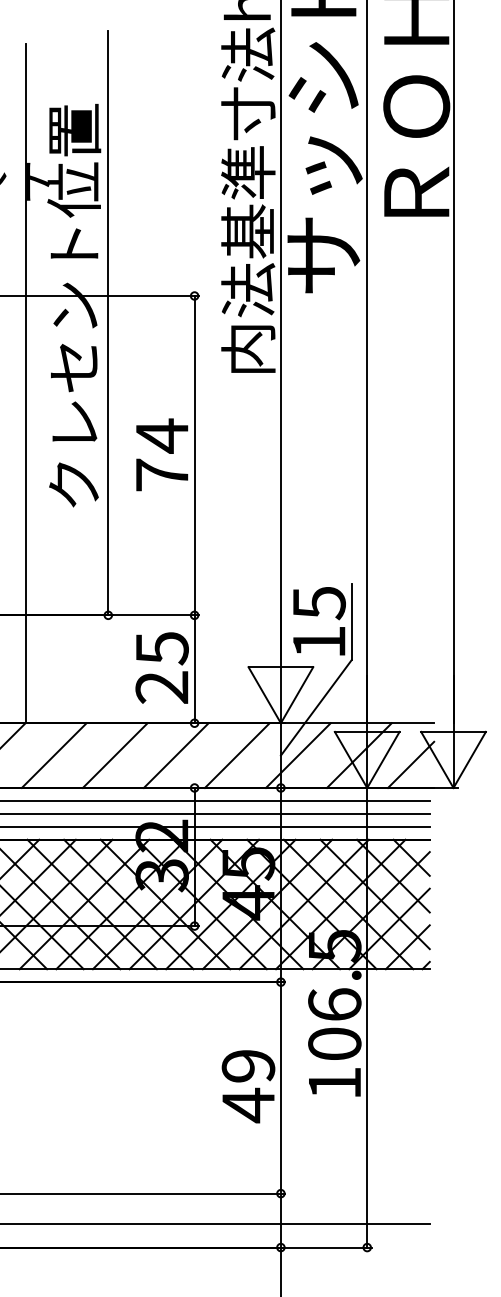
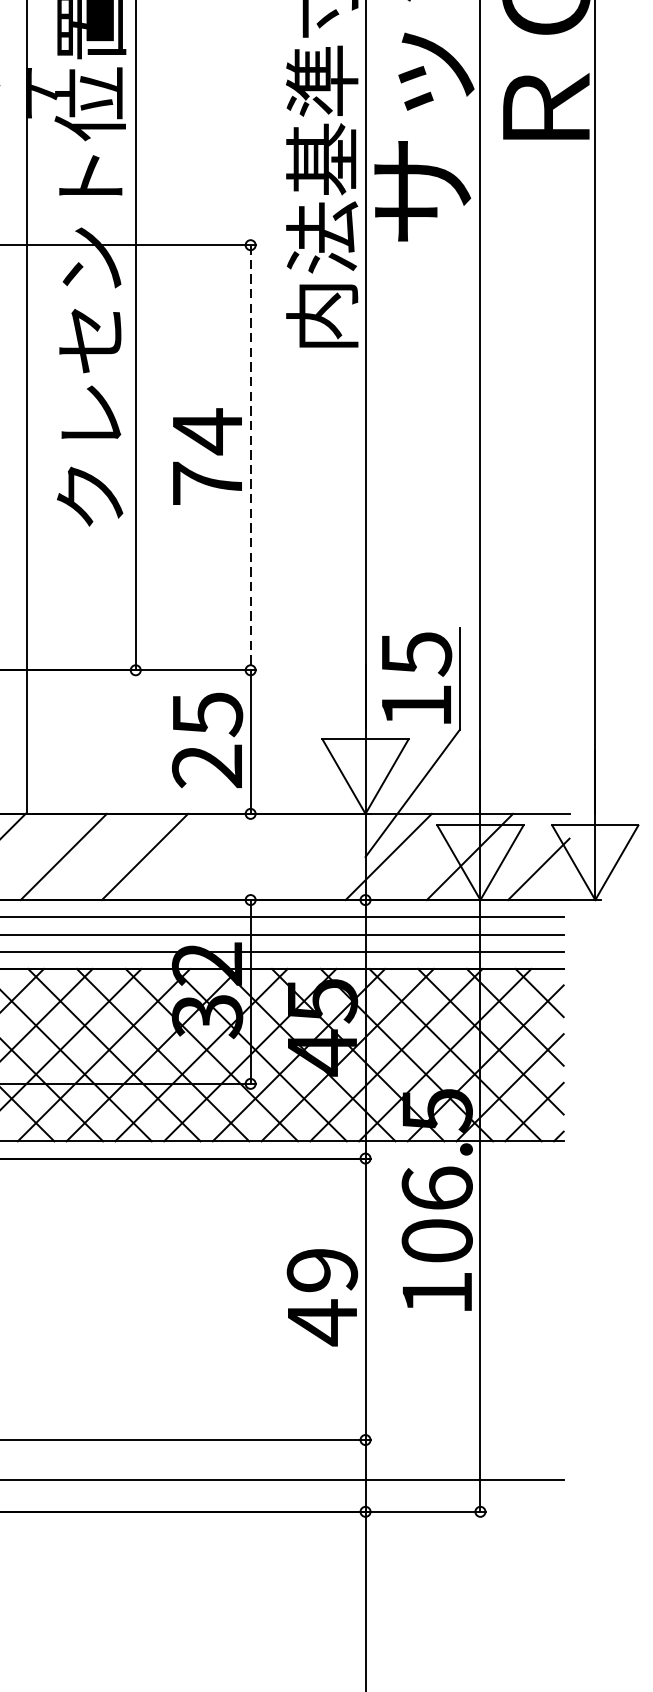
line: (194, 455) -> (250, 457), solid -> dashed
line: (175, 755) -> (225, 856), removed
line: (236, 755) -> (306, 856), removed

